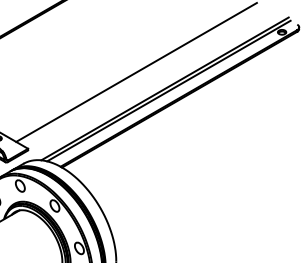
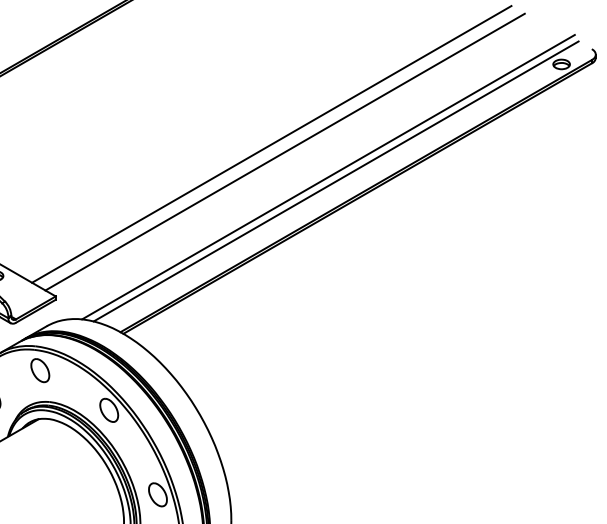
line: (142, 75) -> (283, 150), added

